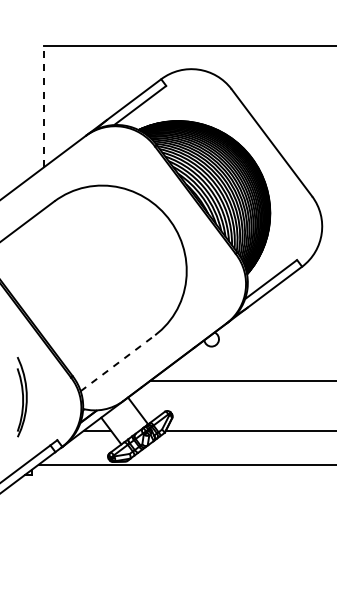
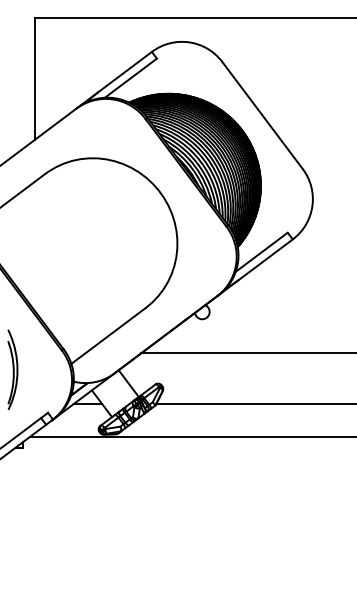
line: (43, 106) -> (34, 79), dashed -> solid
line: (117, 362) -> (108, 335), dashed -> solid

